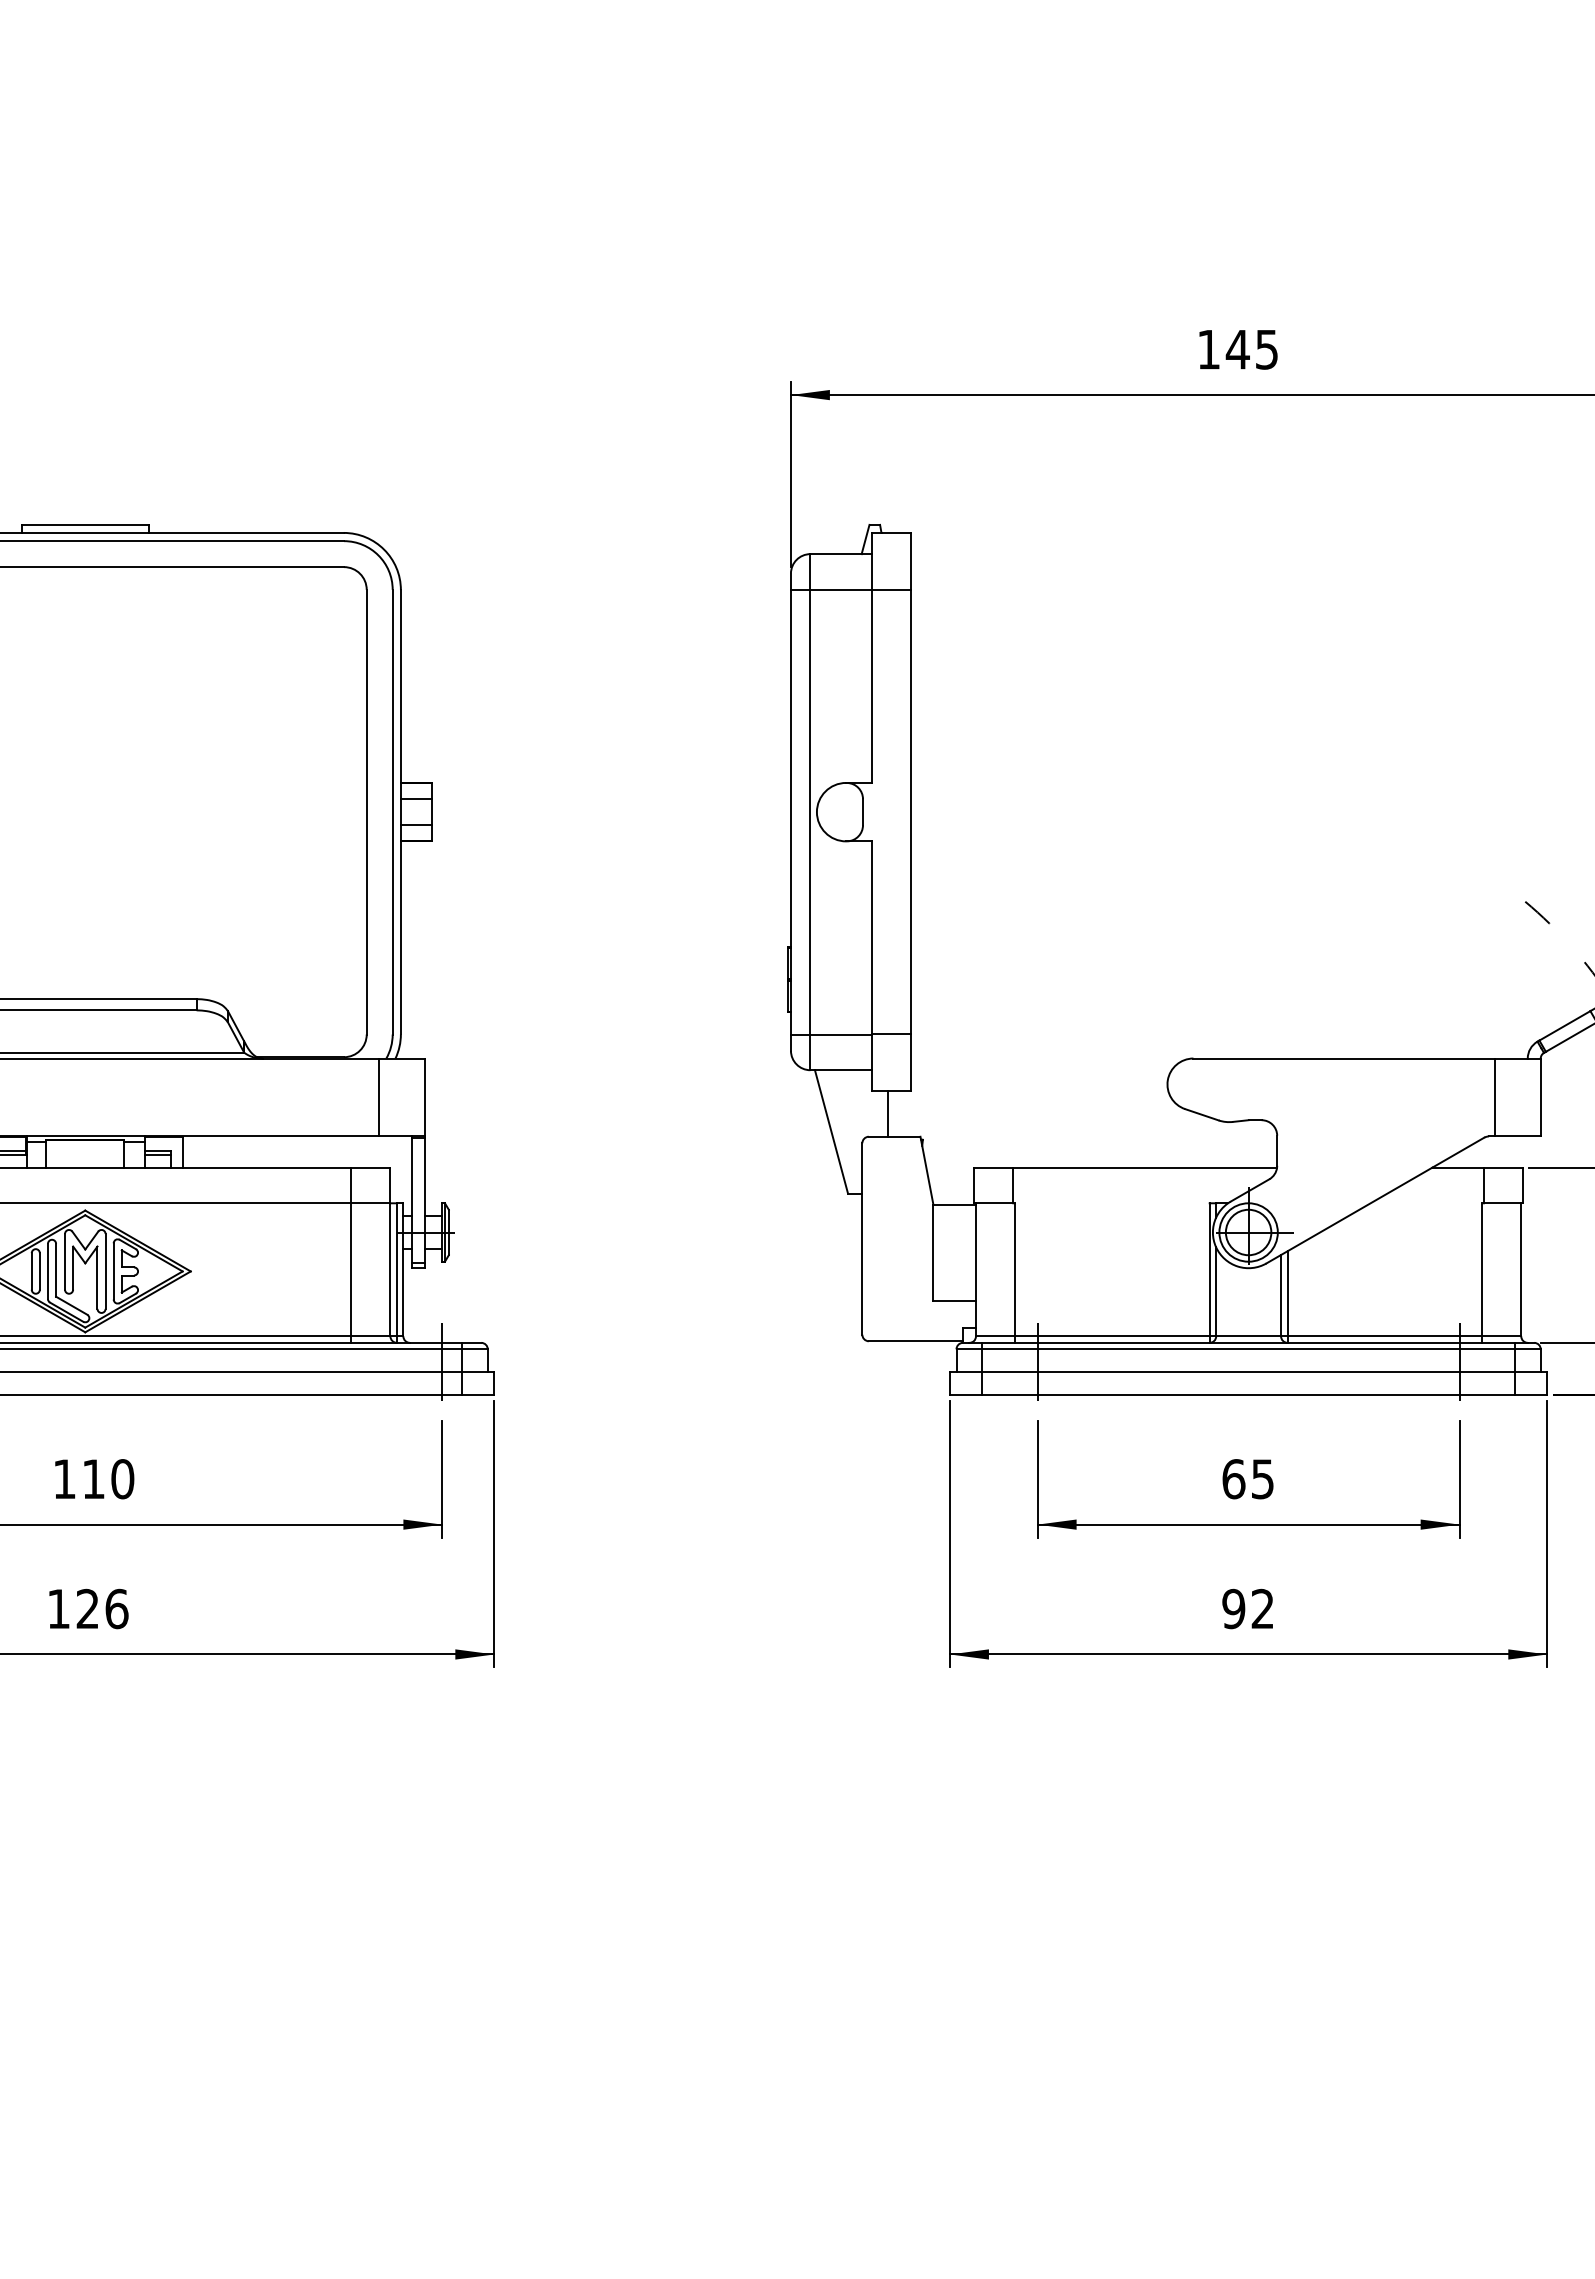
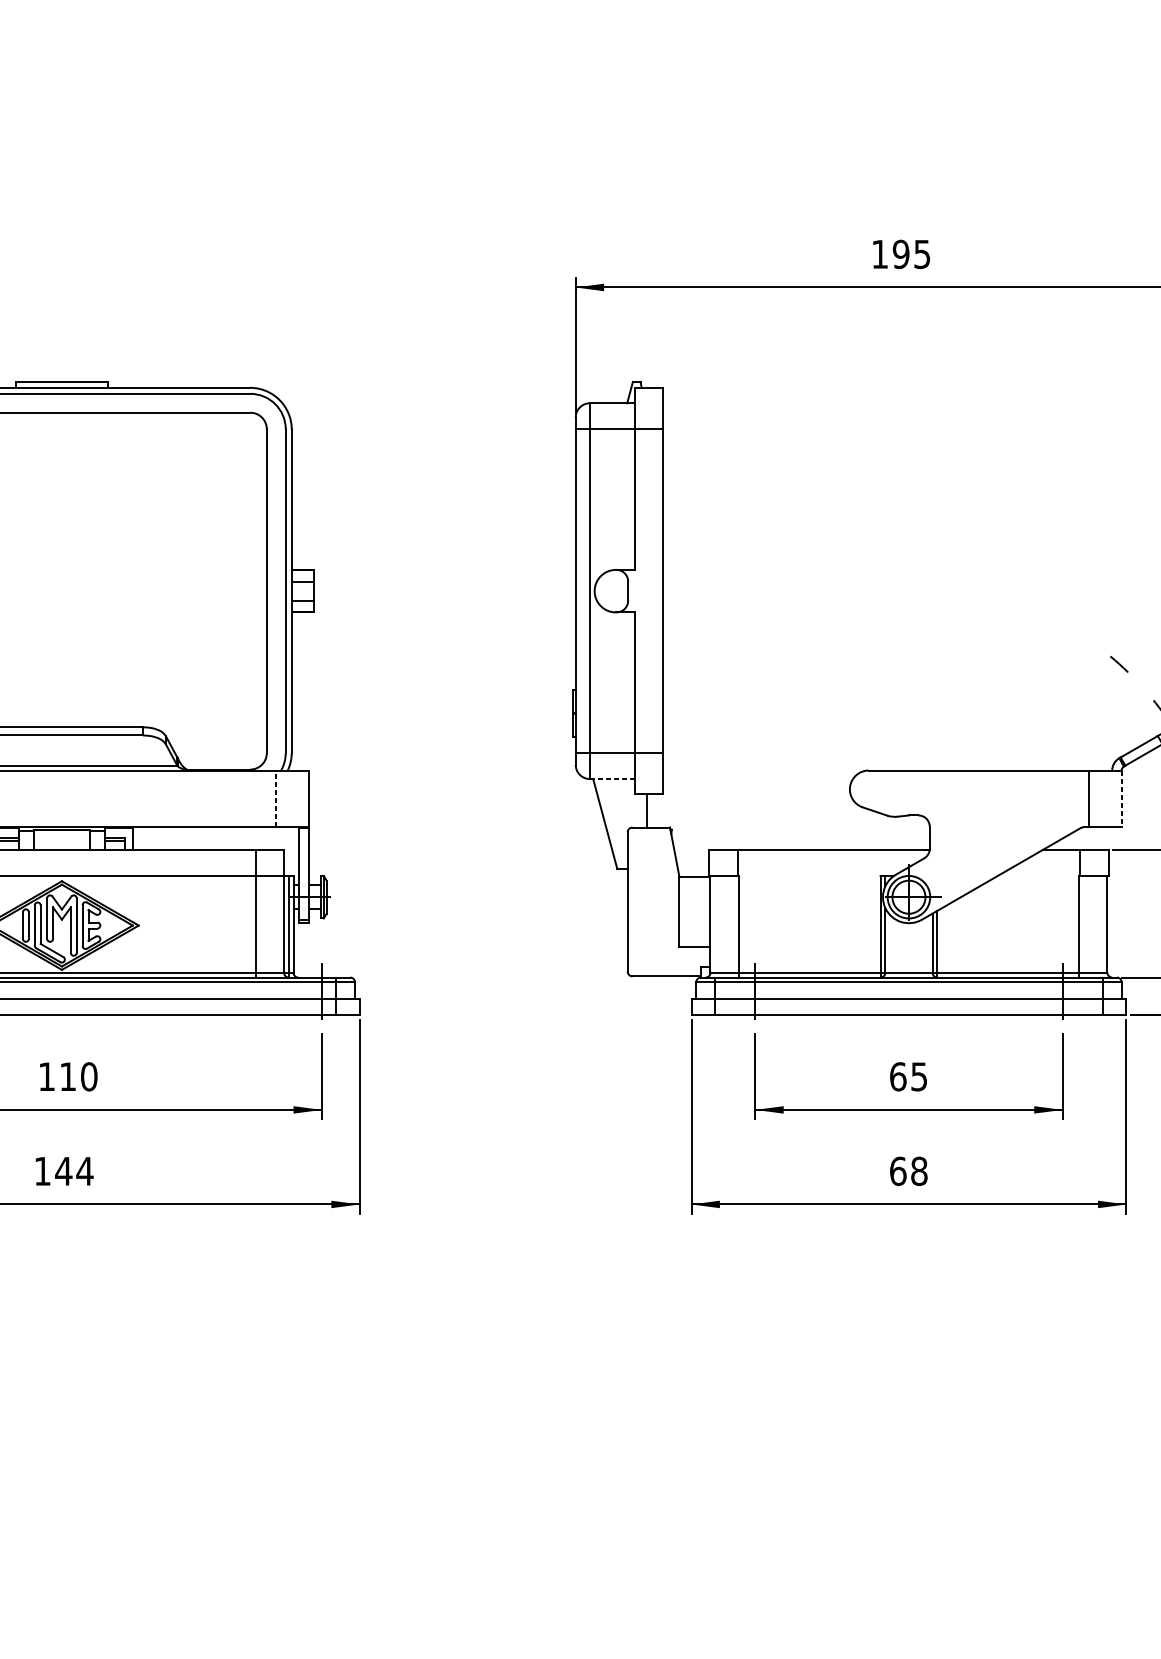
text: (1237, 349) -> (900, 254), 145 -> 195
line: (843, 1070) -> (613, 779), solid -> dashed
line: (379, 1097) -> (276, 798), solid -> dashed
line: (1540, 1097) -> (1121, 798), solid -> dashed
text: (101, 1608) -> (73, 1170), 126 -> 144
text: (1248, 1608) -> (908, 1170), 92 -> 68

